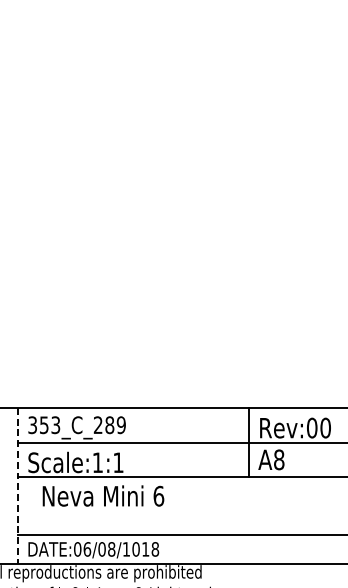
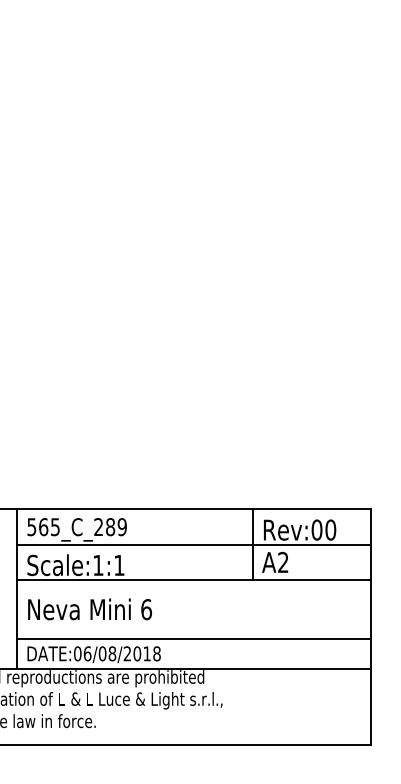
text: (44, 425) -> (43, 527), 353_C_289 -> 565_C_289
text: (279, 459) -> (283, 562), A8 -> A2
line: (18, 486) -> (17, 589), dashed -> solid
text: (103, 496) -> (90, 609), moved
text: (125, 549) -> (126, 653), DATE:06/08/1018 -> DATE:06/08/2018

